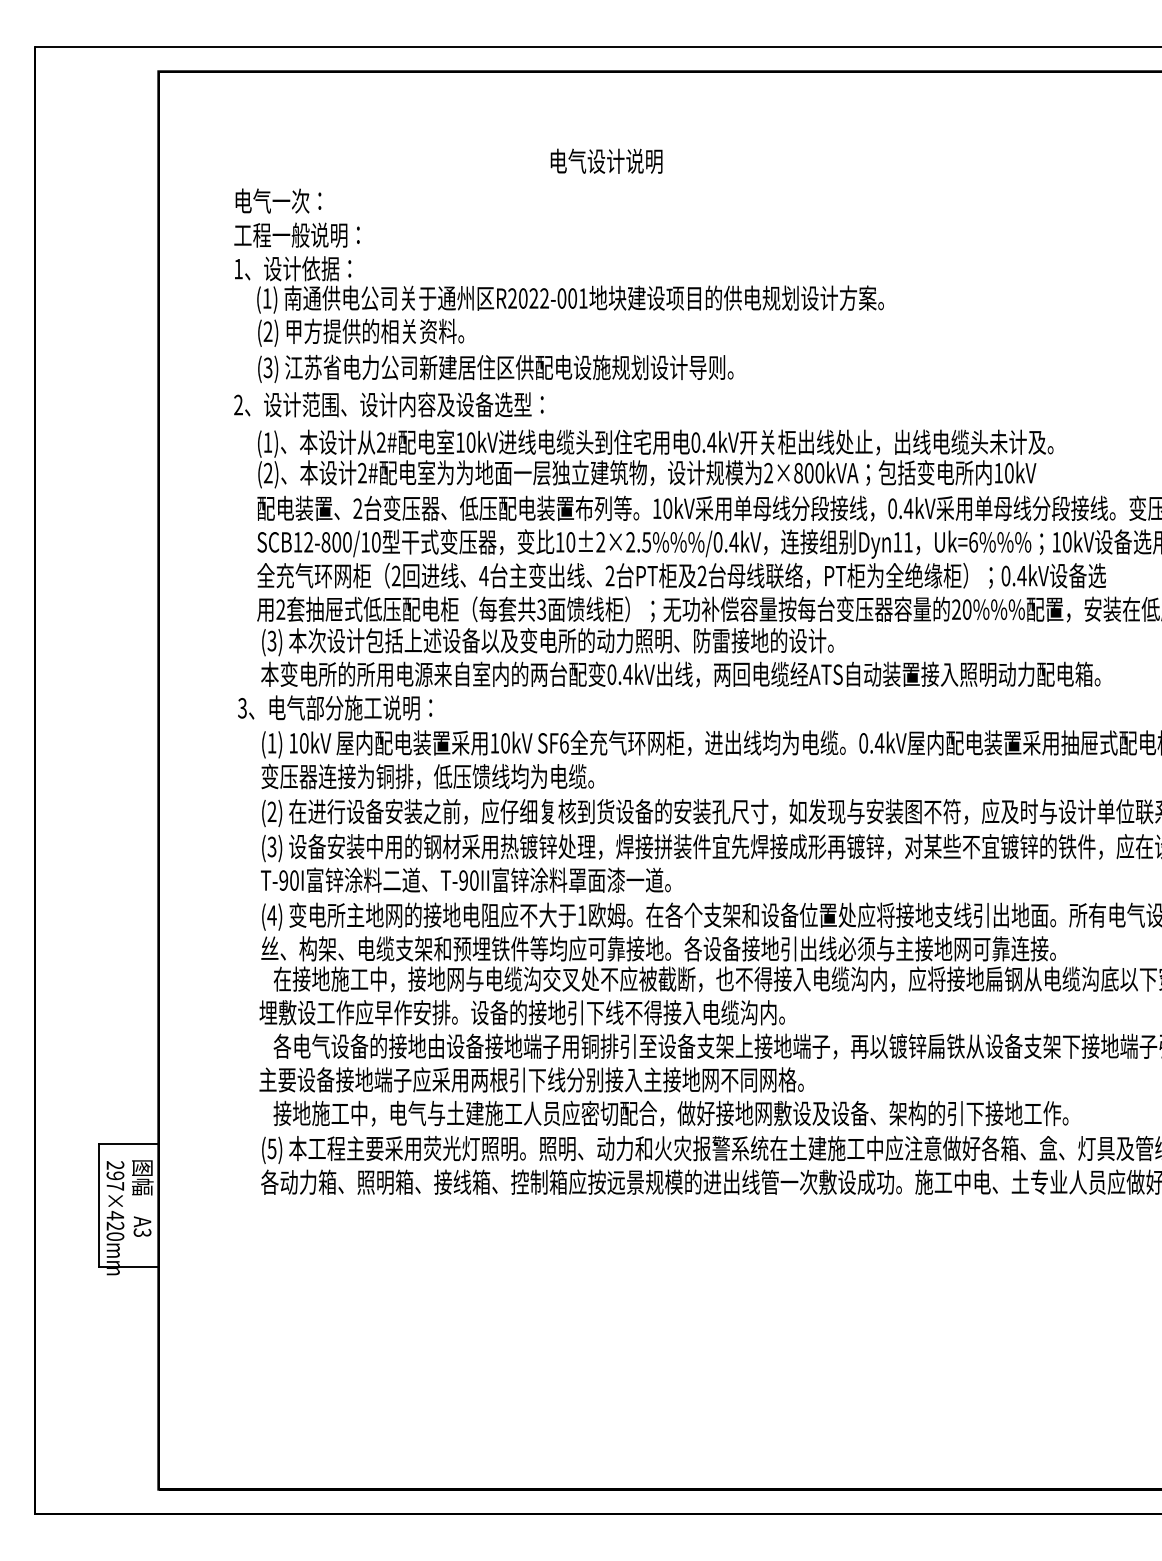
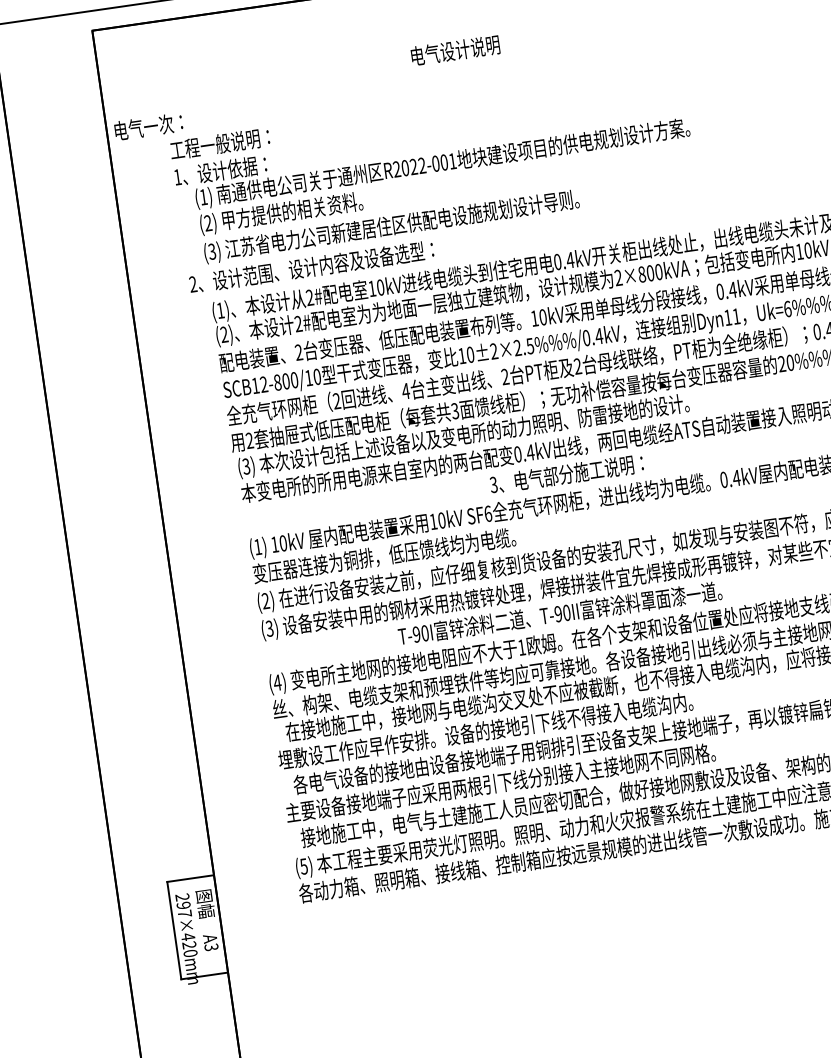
text: (278, 200) -> (148, 126), moved
text: (335, 707) -> (567, 473), moved
text: (465, 879) -> (559, 613), moved

